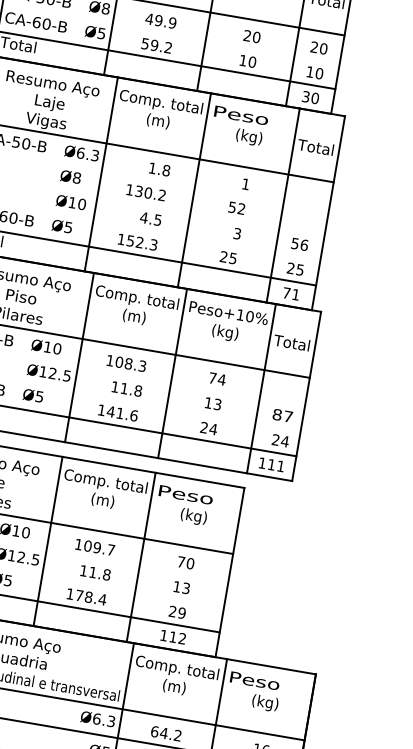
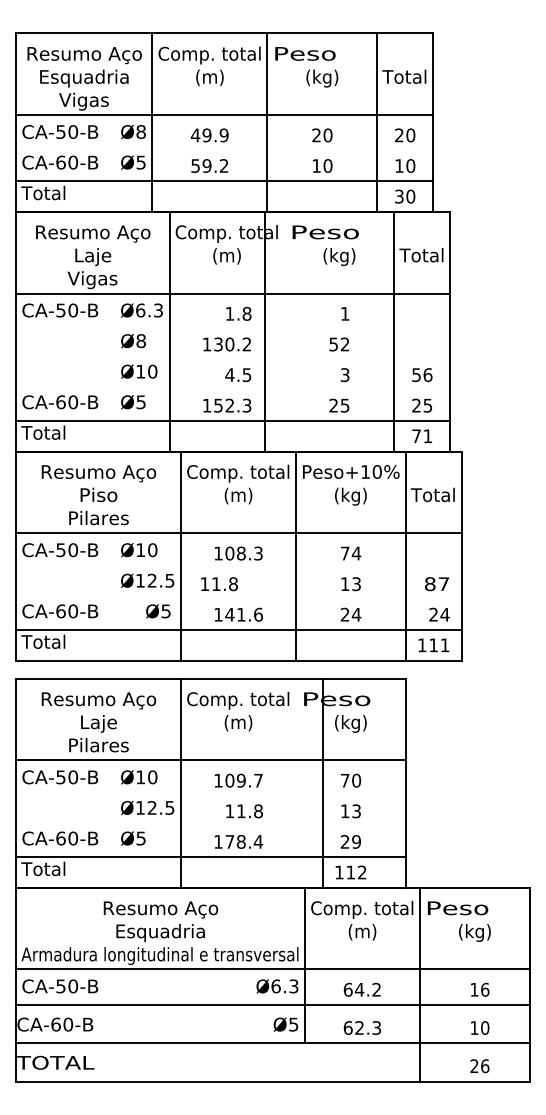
line: (194, 190) -> (264, 331), moved
text: (126, 389) -> (219, 584), moved
text: (33, 395) -> (158, 611), moved
line: (141, 556) -> (323, 782), moved

